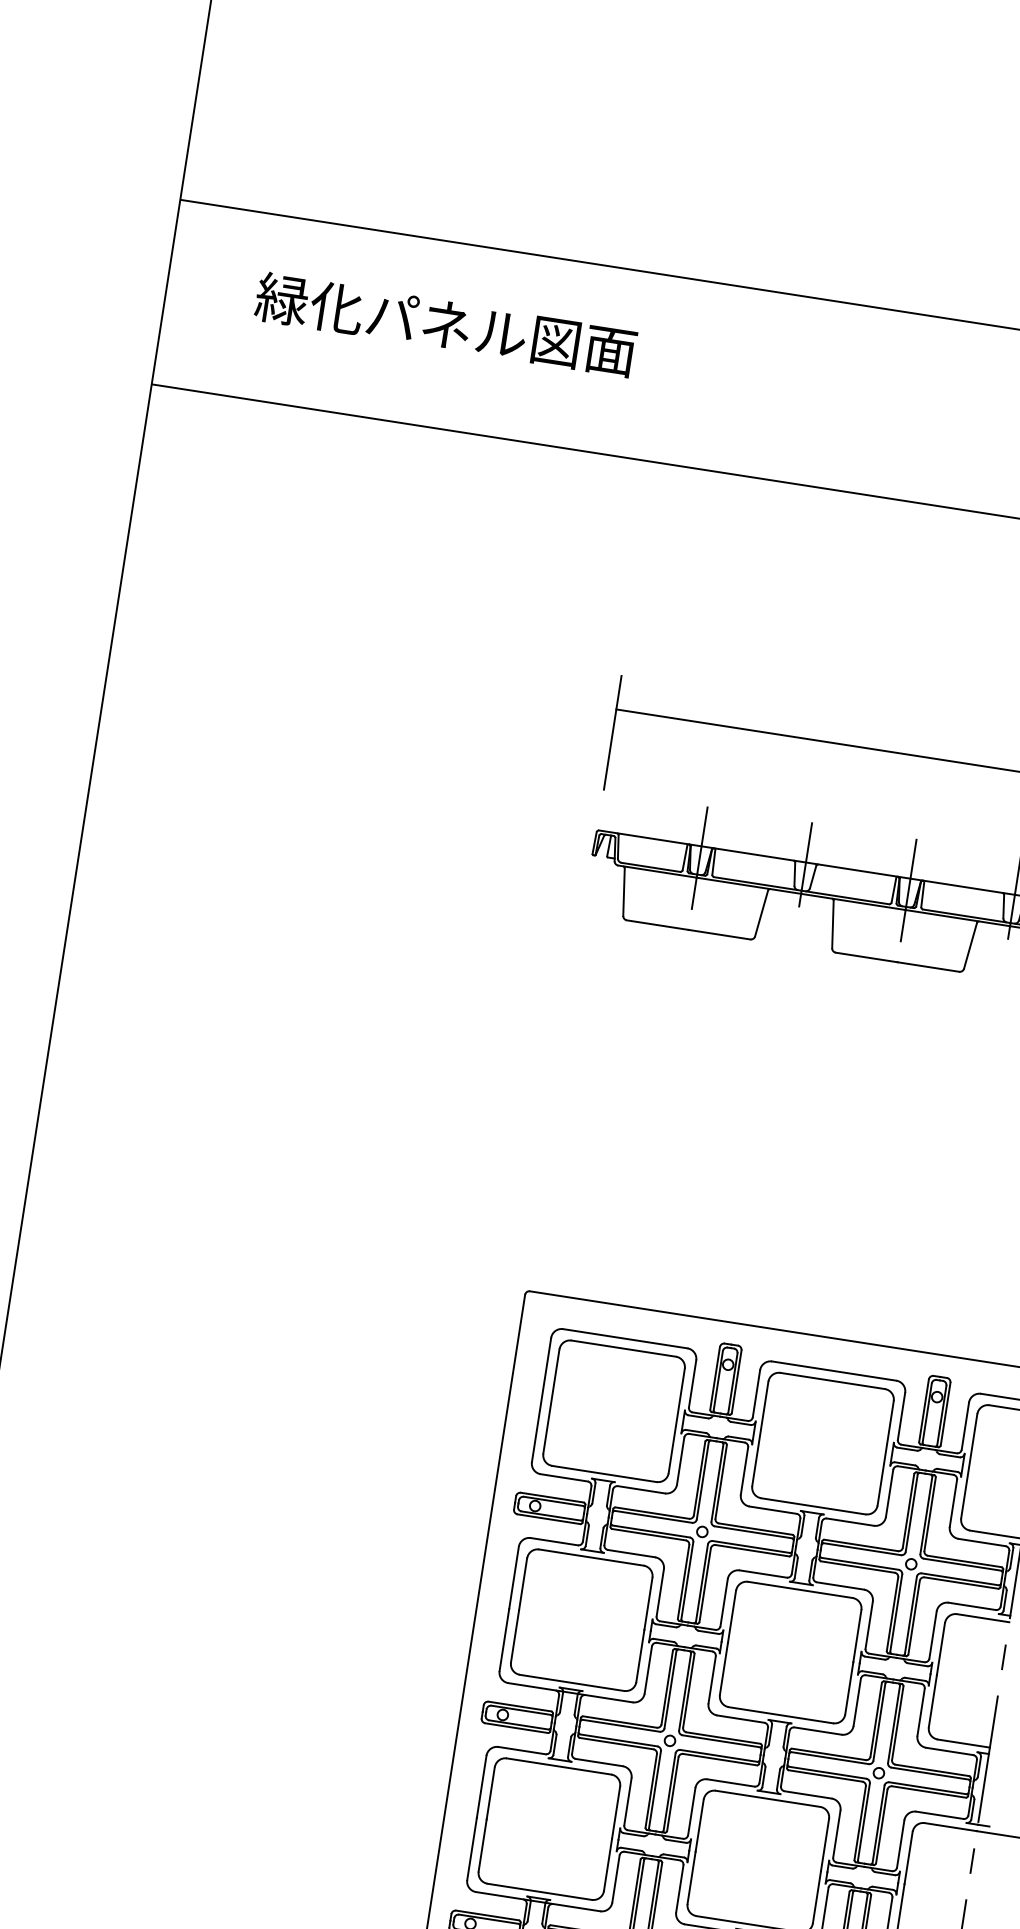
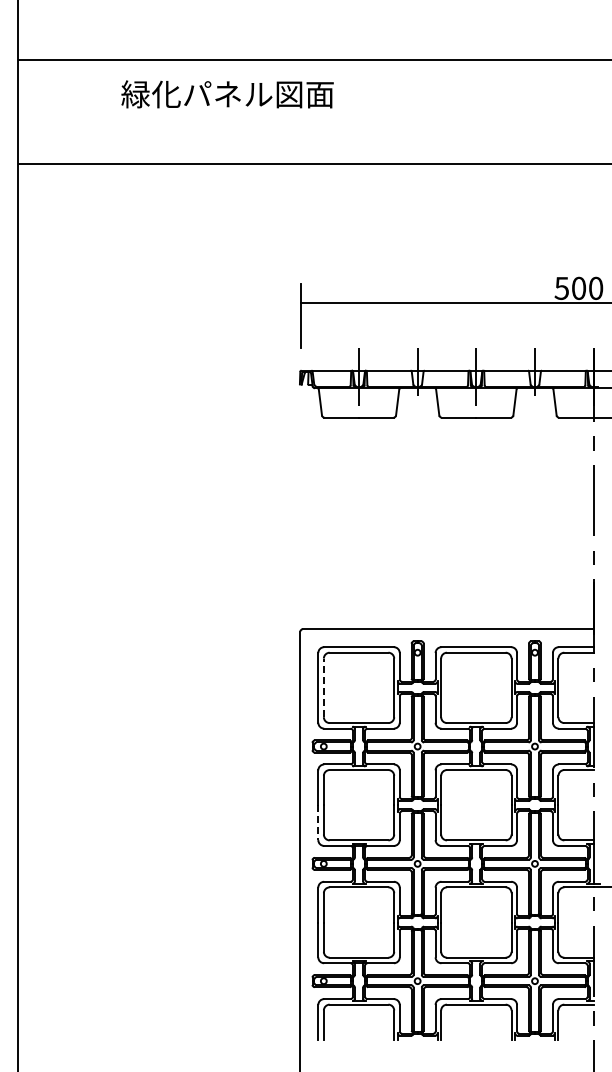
text: (445, 324) -> (227, 94), moved
line: (550, 1400) -> (323, 687), solid -> dashed
line: (504, 1641) -> (318, 823), solid -> dashed

